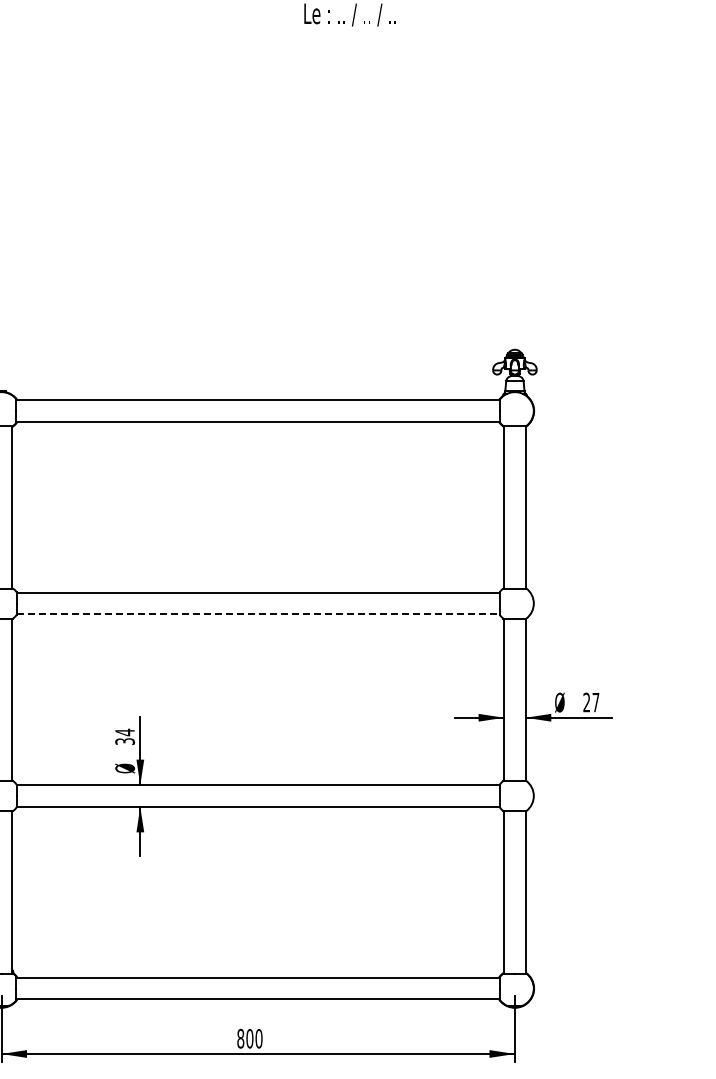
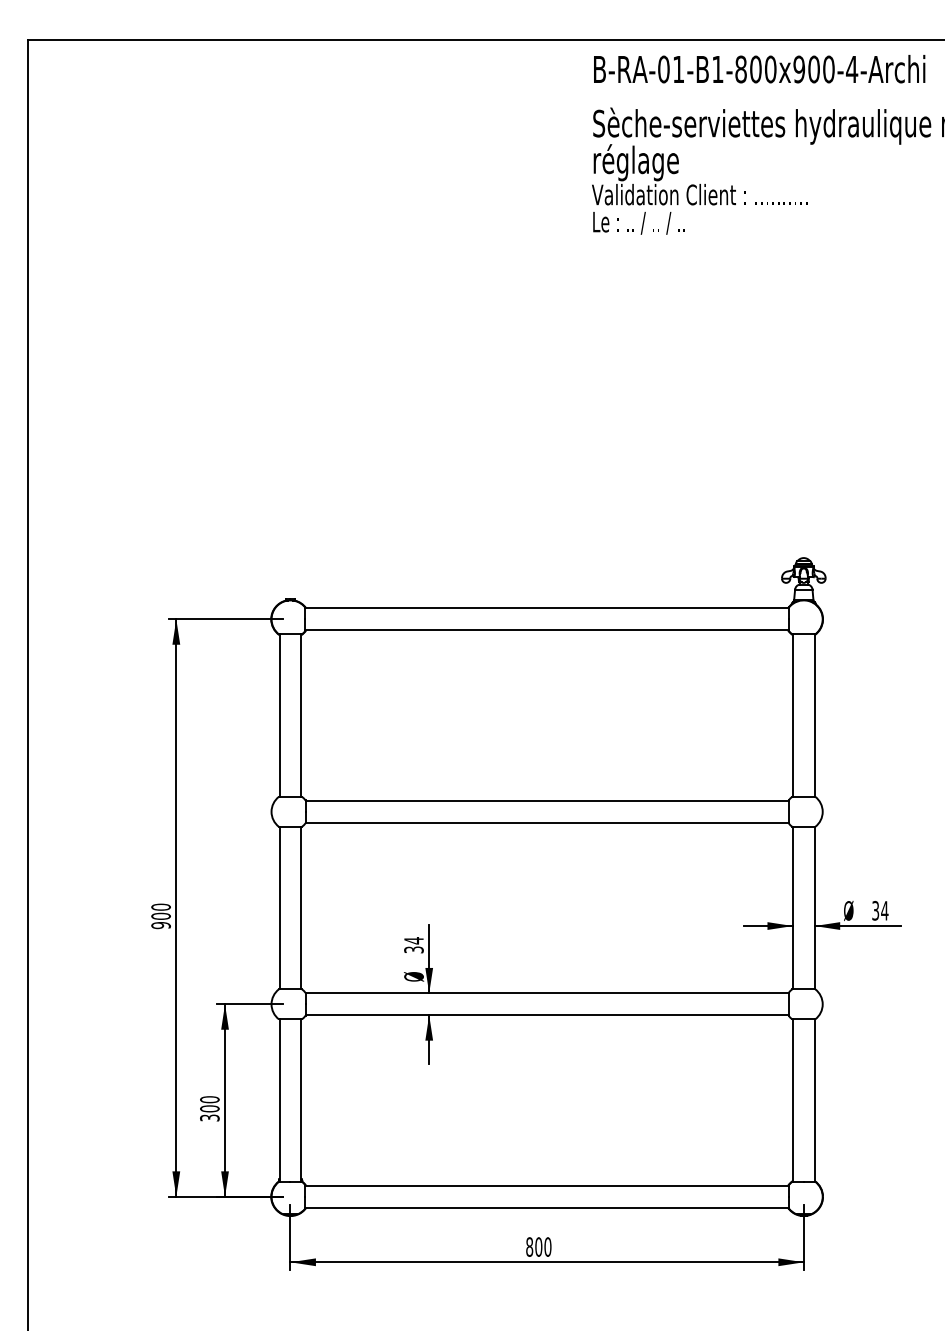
line: (258, 614) -> (547, 822), dashed -> solid
text: (591, 702) -> (880, 910), 27 -> 34

